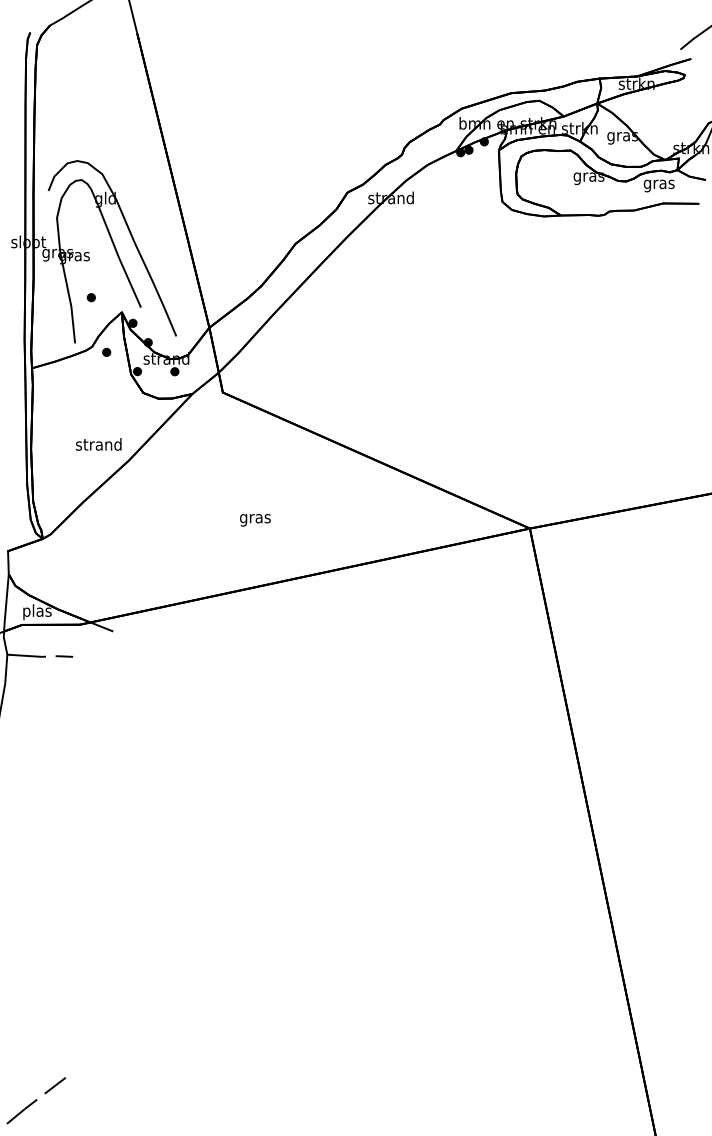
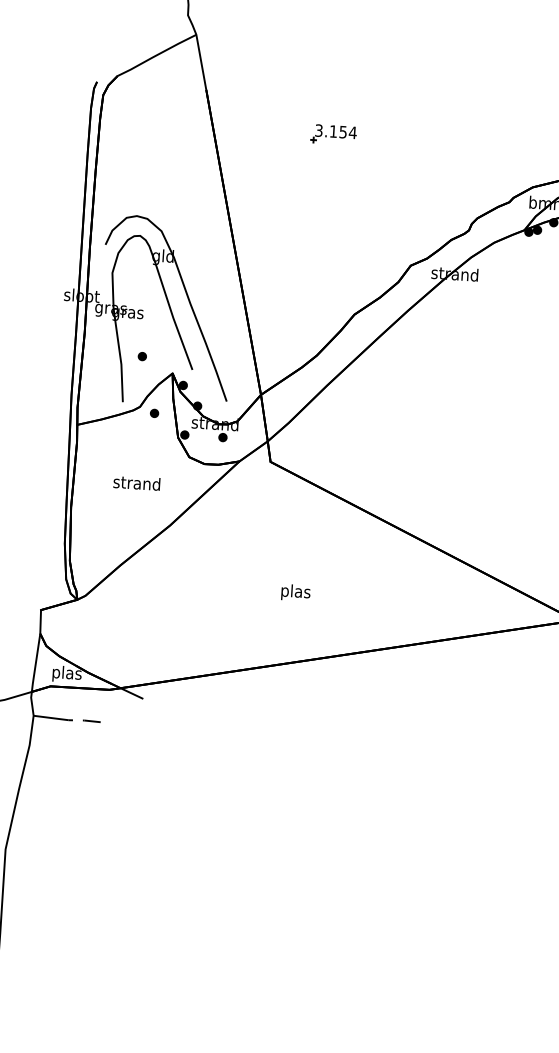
part: (264, 69) -> (333, 134), added
text: (98, 444) -> (136, 483), moved
text: (255, 518) -> (295, 592), gras -> plas

